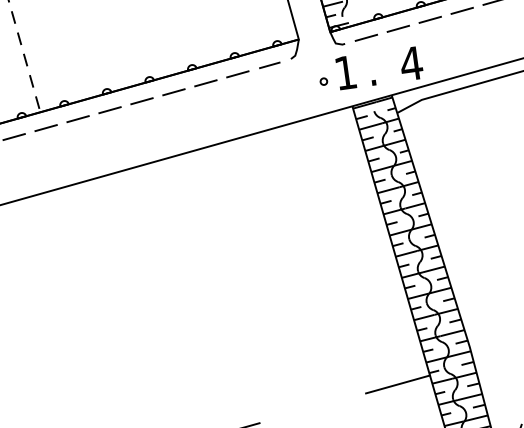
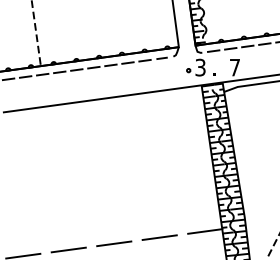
text: (410, 63) -> (234, 67), 4 -> 7
text: (345, 72) -> (200, 67), 1 -> 3
line: (312, 408) -> (159, 237), added

